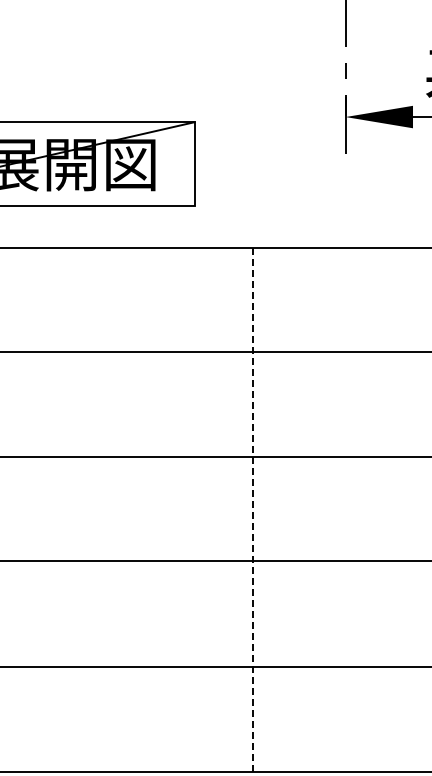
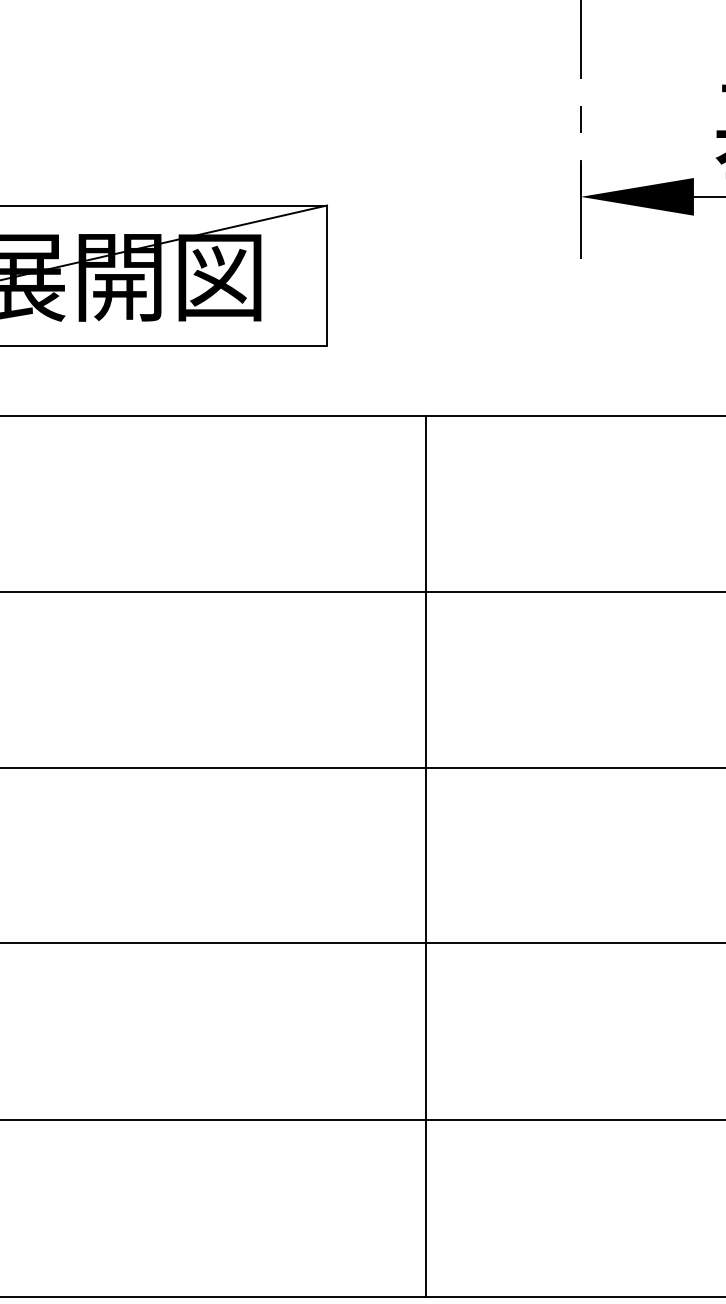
line: (253, 510) -> (425, 857), dashed -> solid

